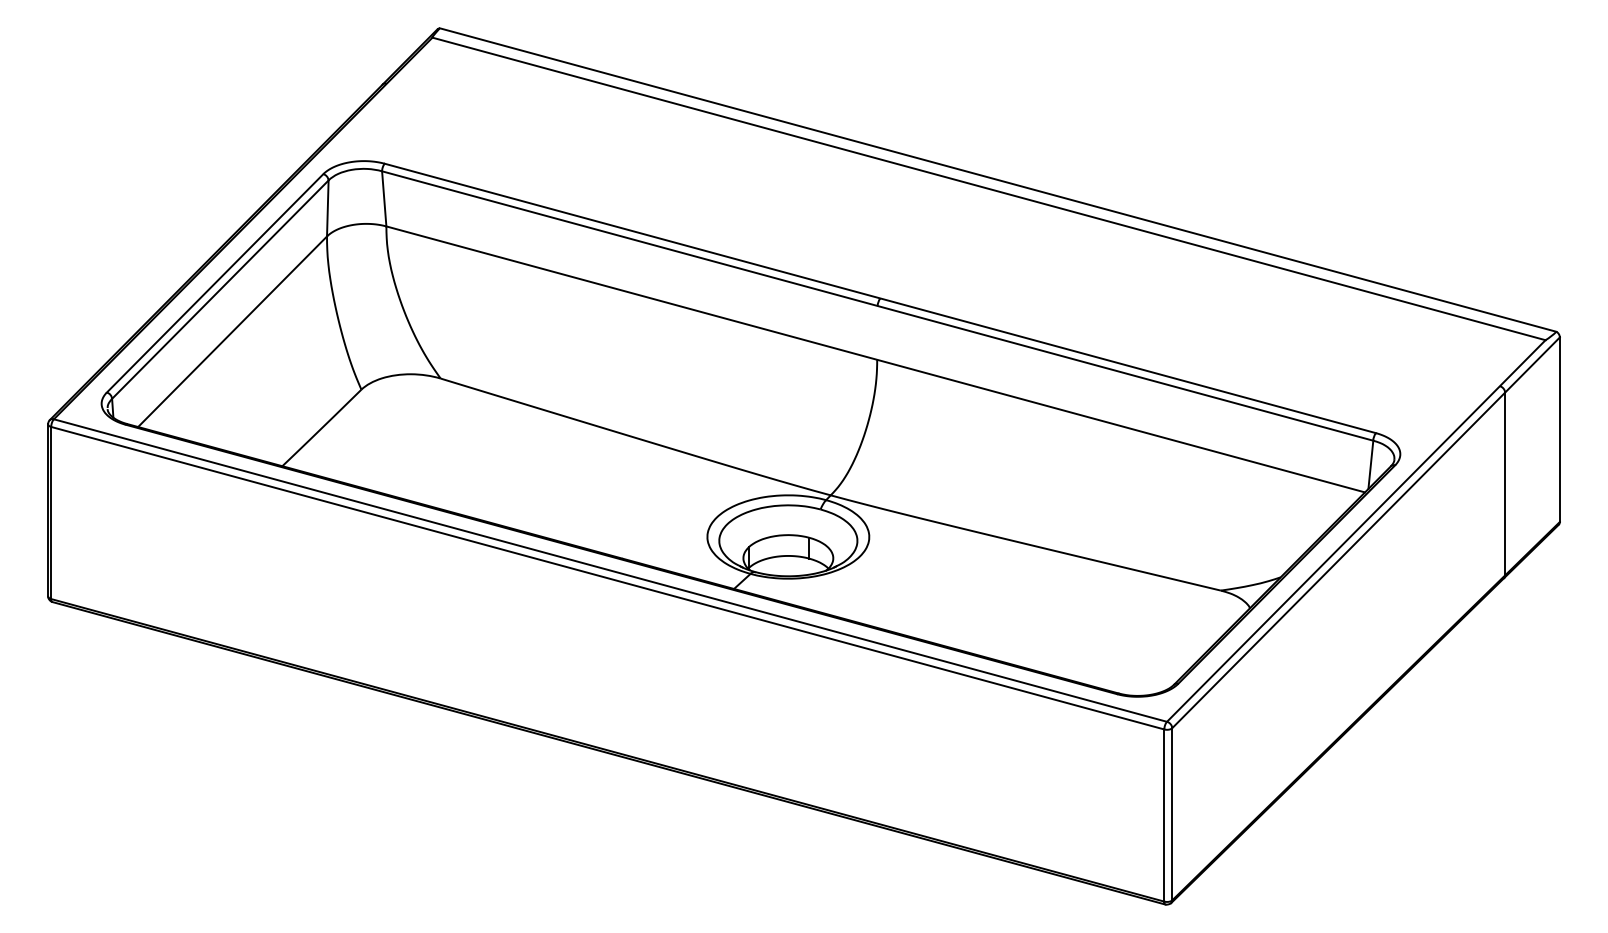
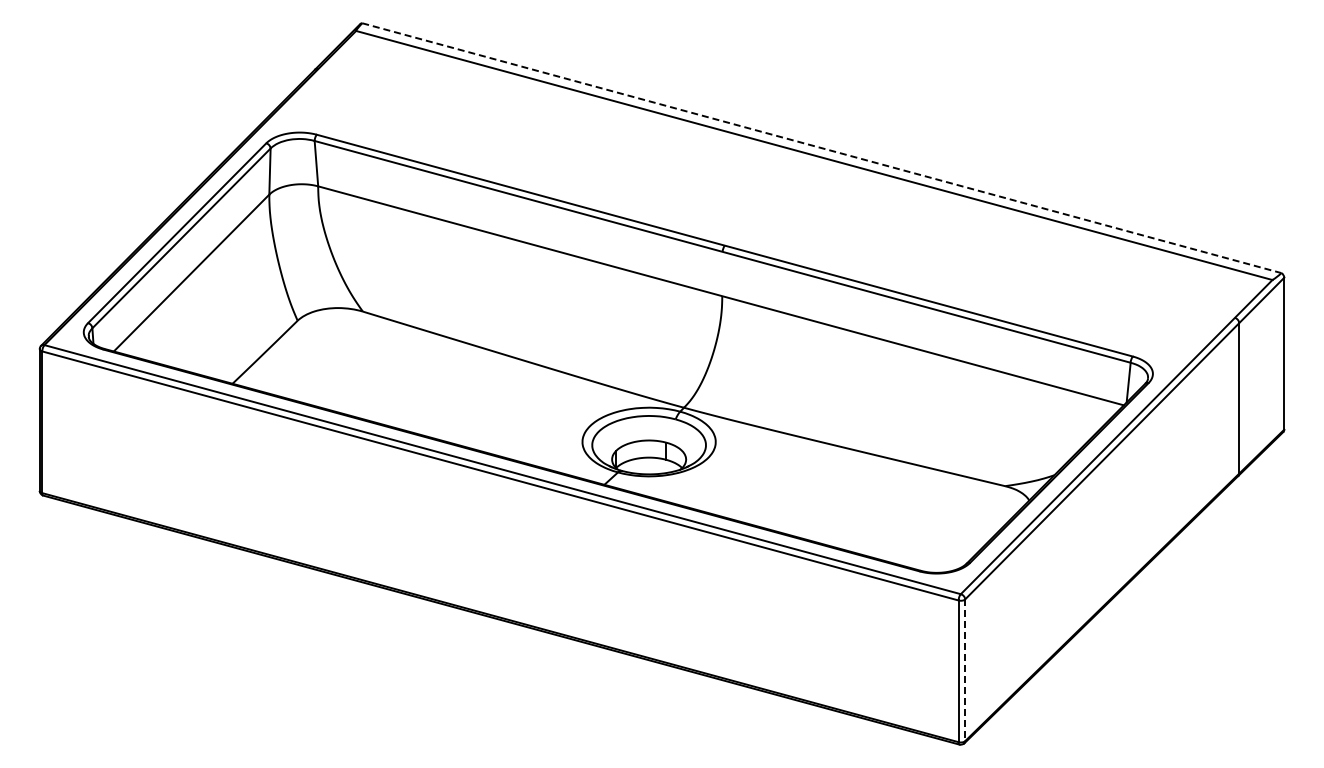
line: (998, 180) -> (822, 148), solid -> dashed
line: (1172, 814) -> (965, 670), solid -> dashed

